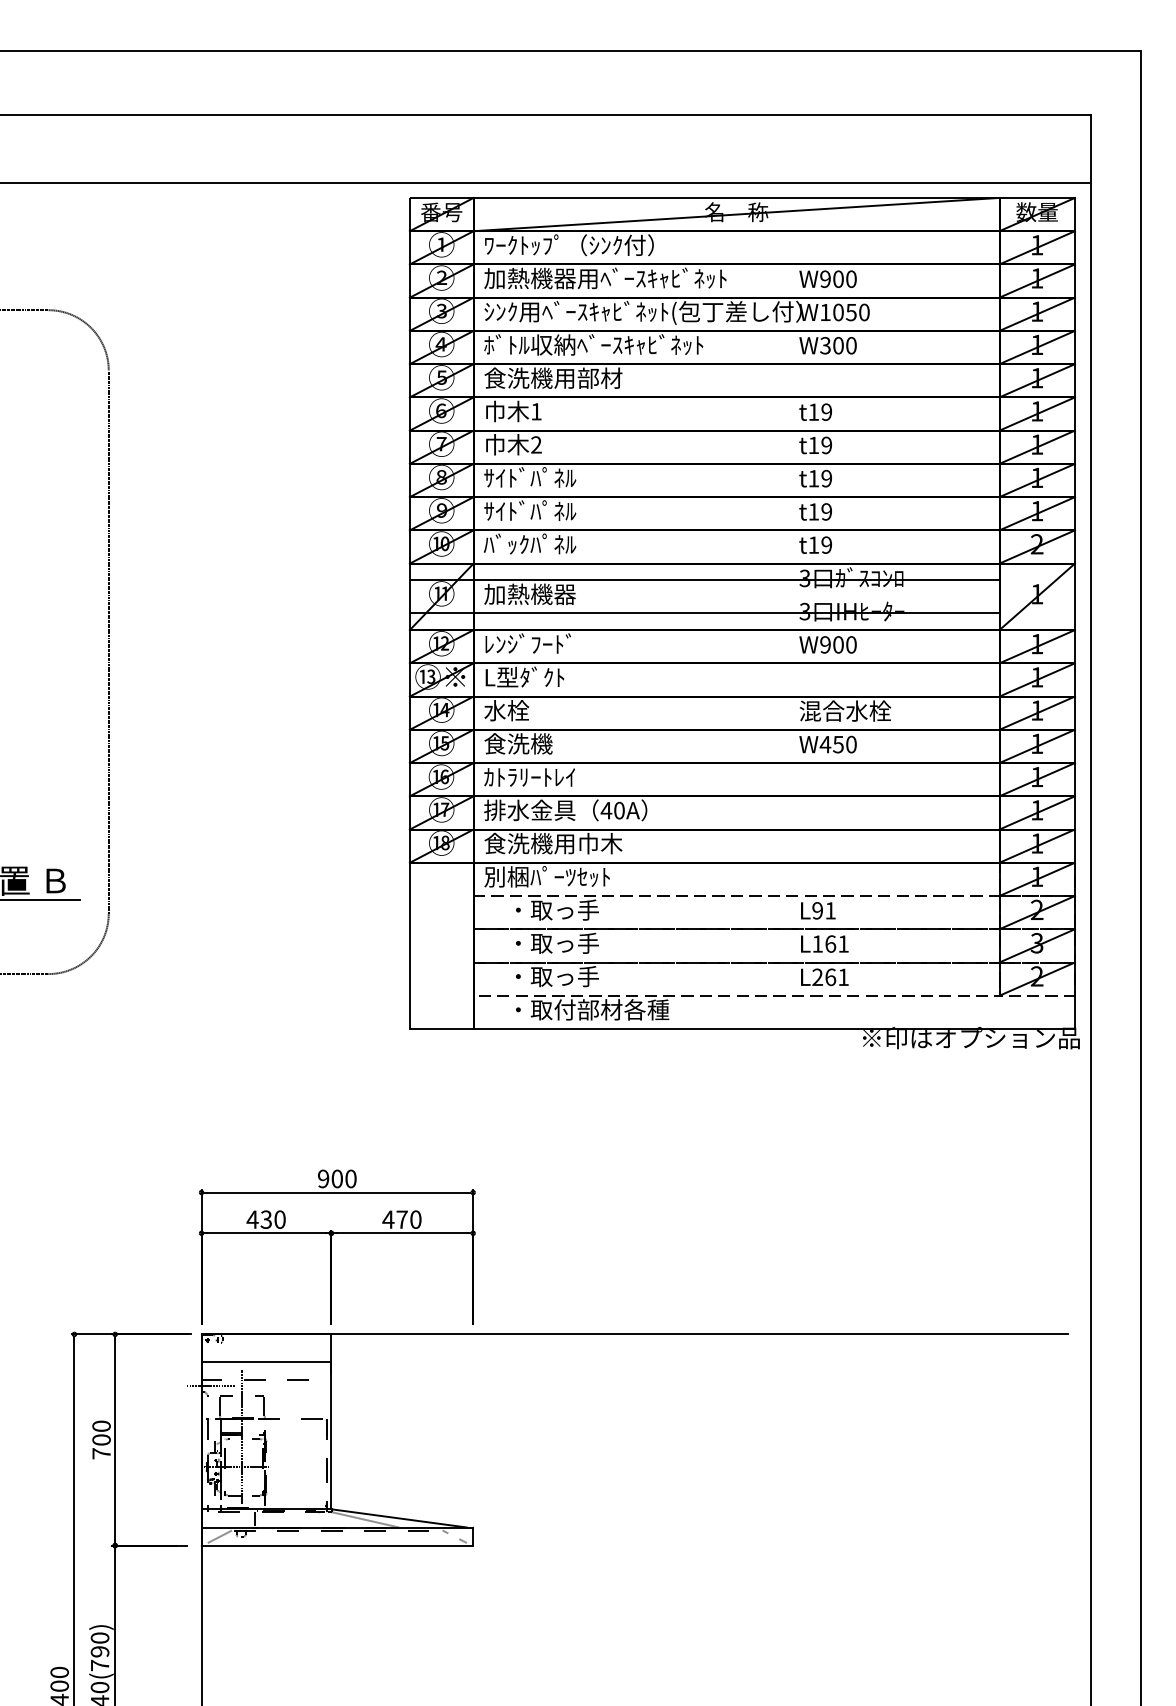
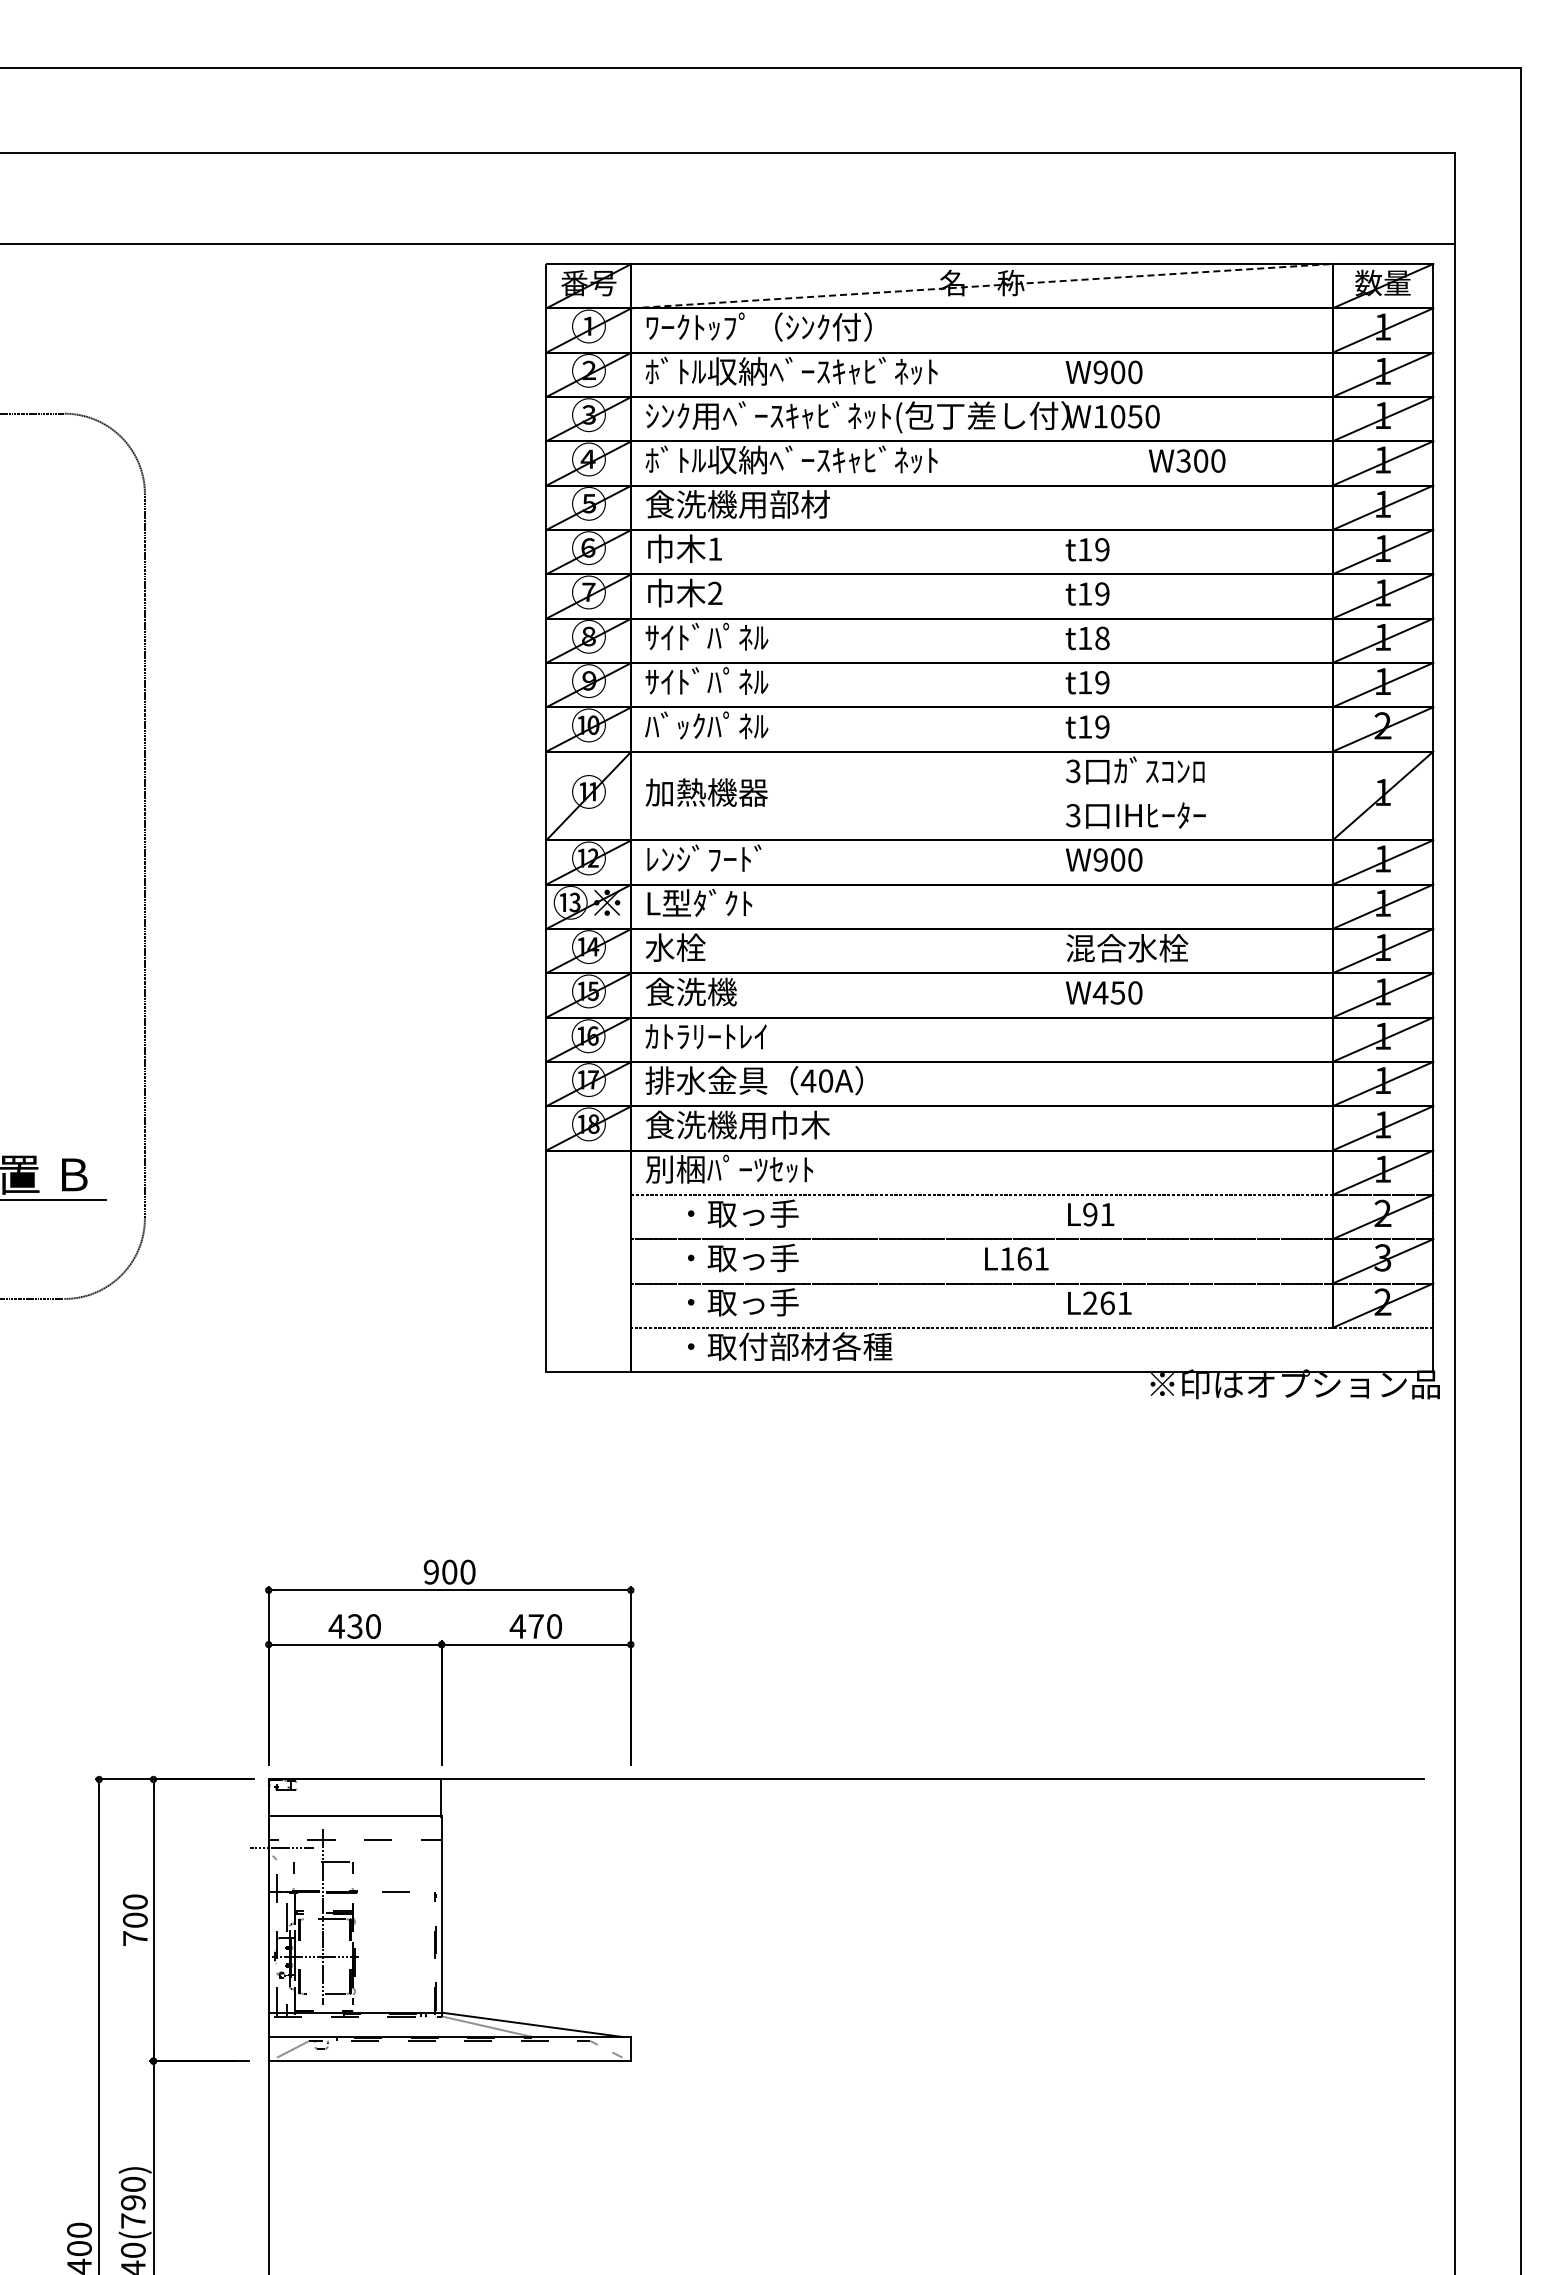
line: (736, 214) -> (982, 286), solid -> dashed
text: (604, 277) -> (806, 370), 加熱機器用ﾍﾞｰｽｷｬﾋﾞﾈｯﾄ -> ﾎﾞﾄﾙ収納ﾍﾞｰｽｷｬﾋﾞﾈｯﾄ
text: (828, 345) -> (1187, 460), moved
text: (826, 478) -> (1102, 638), t19 -> t18
line: (704, 580) -> (939, 773), removed
line: (704, 613) -> (939, 818), removed
text: (824, 943) -> (1016, 1258), moved

